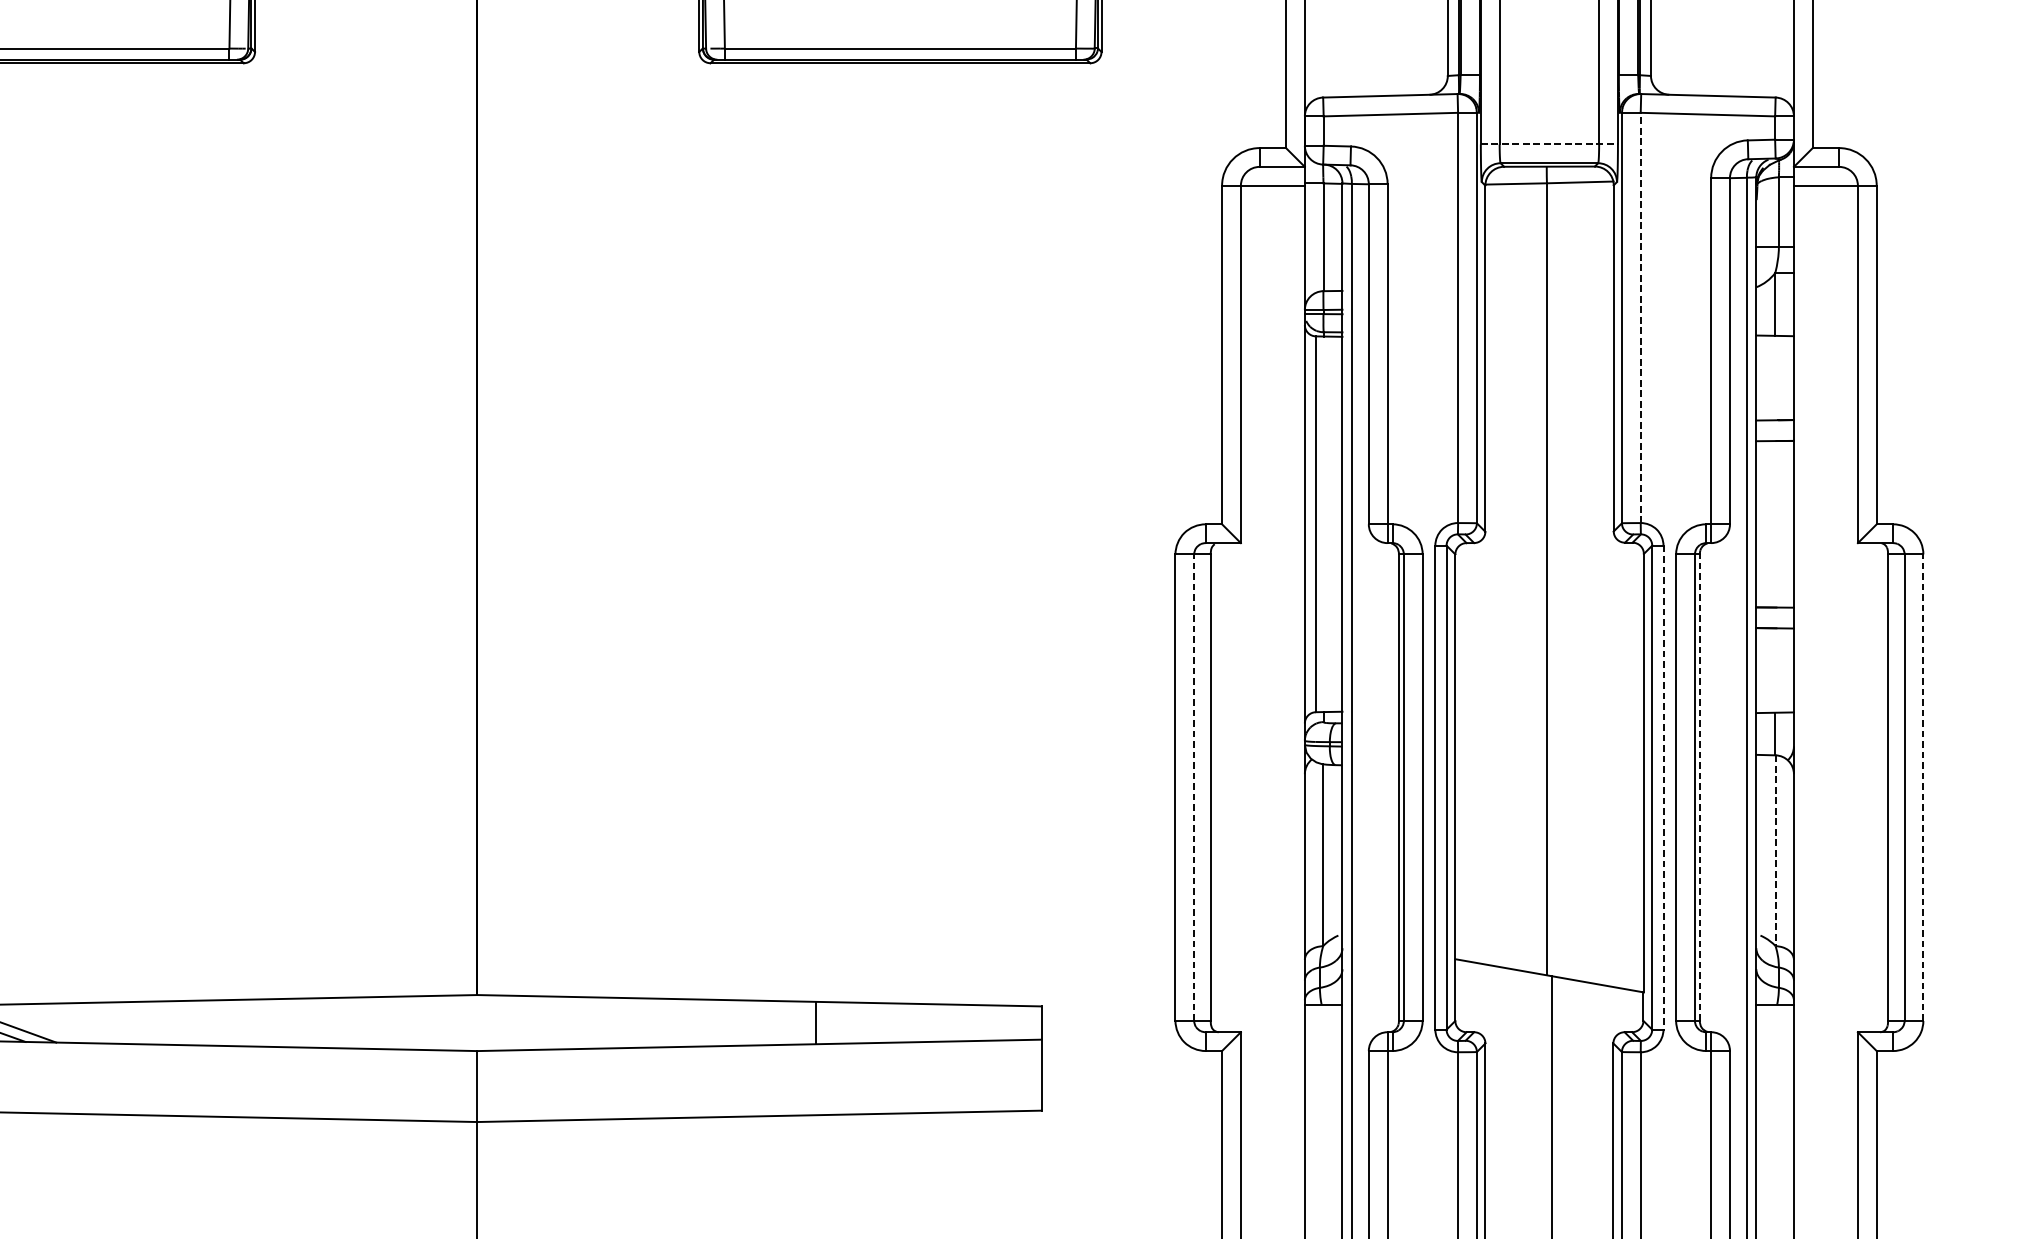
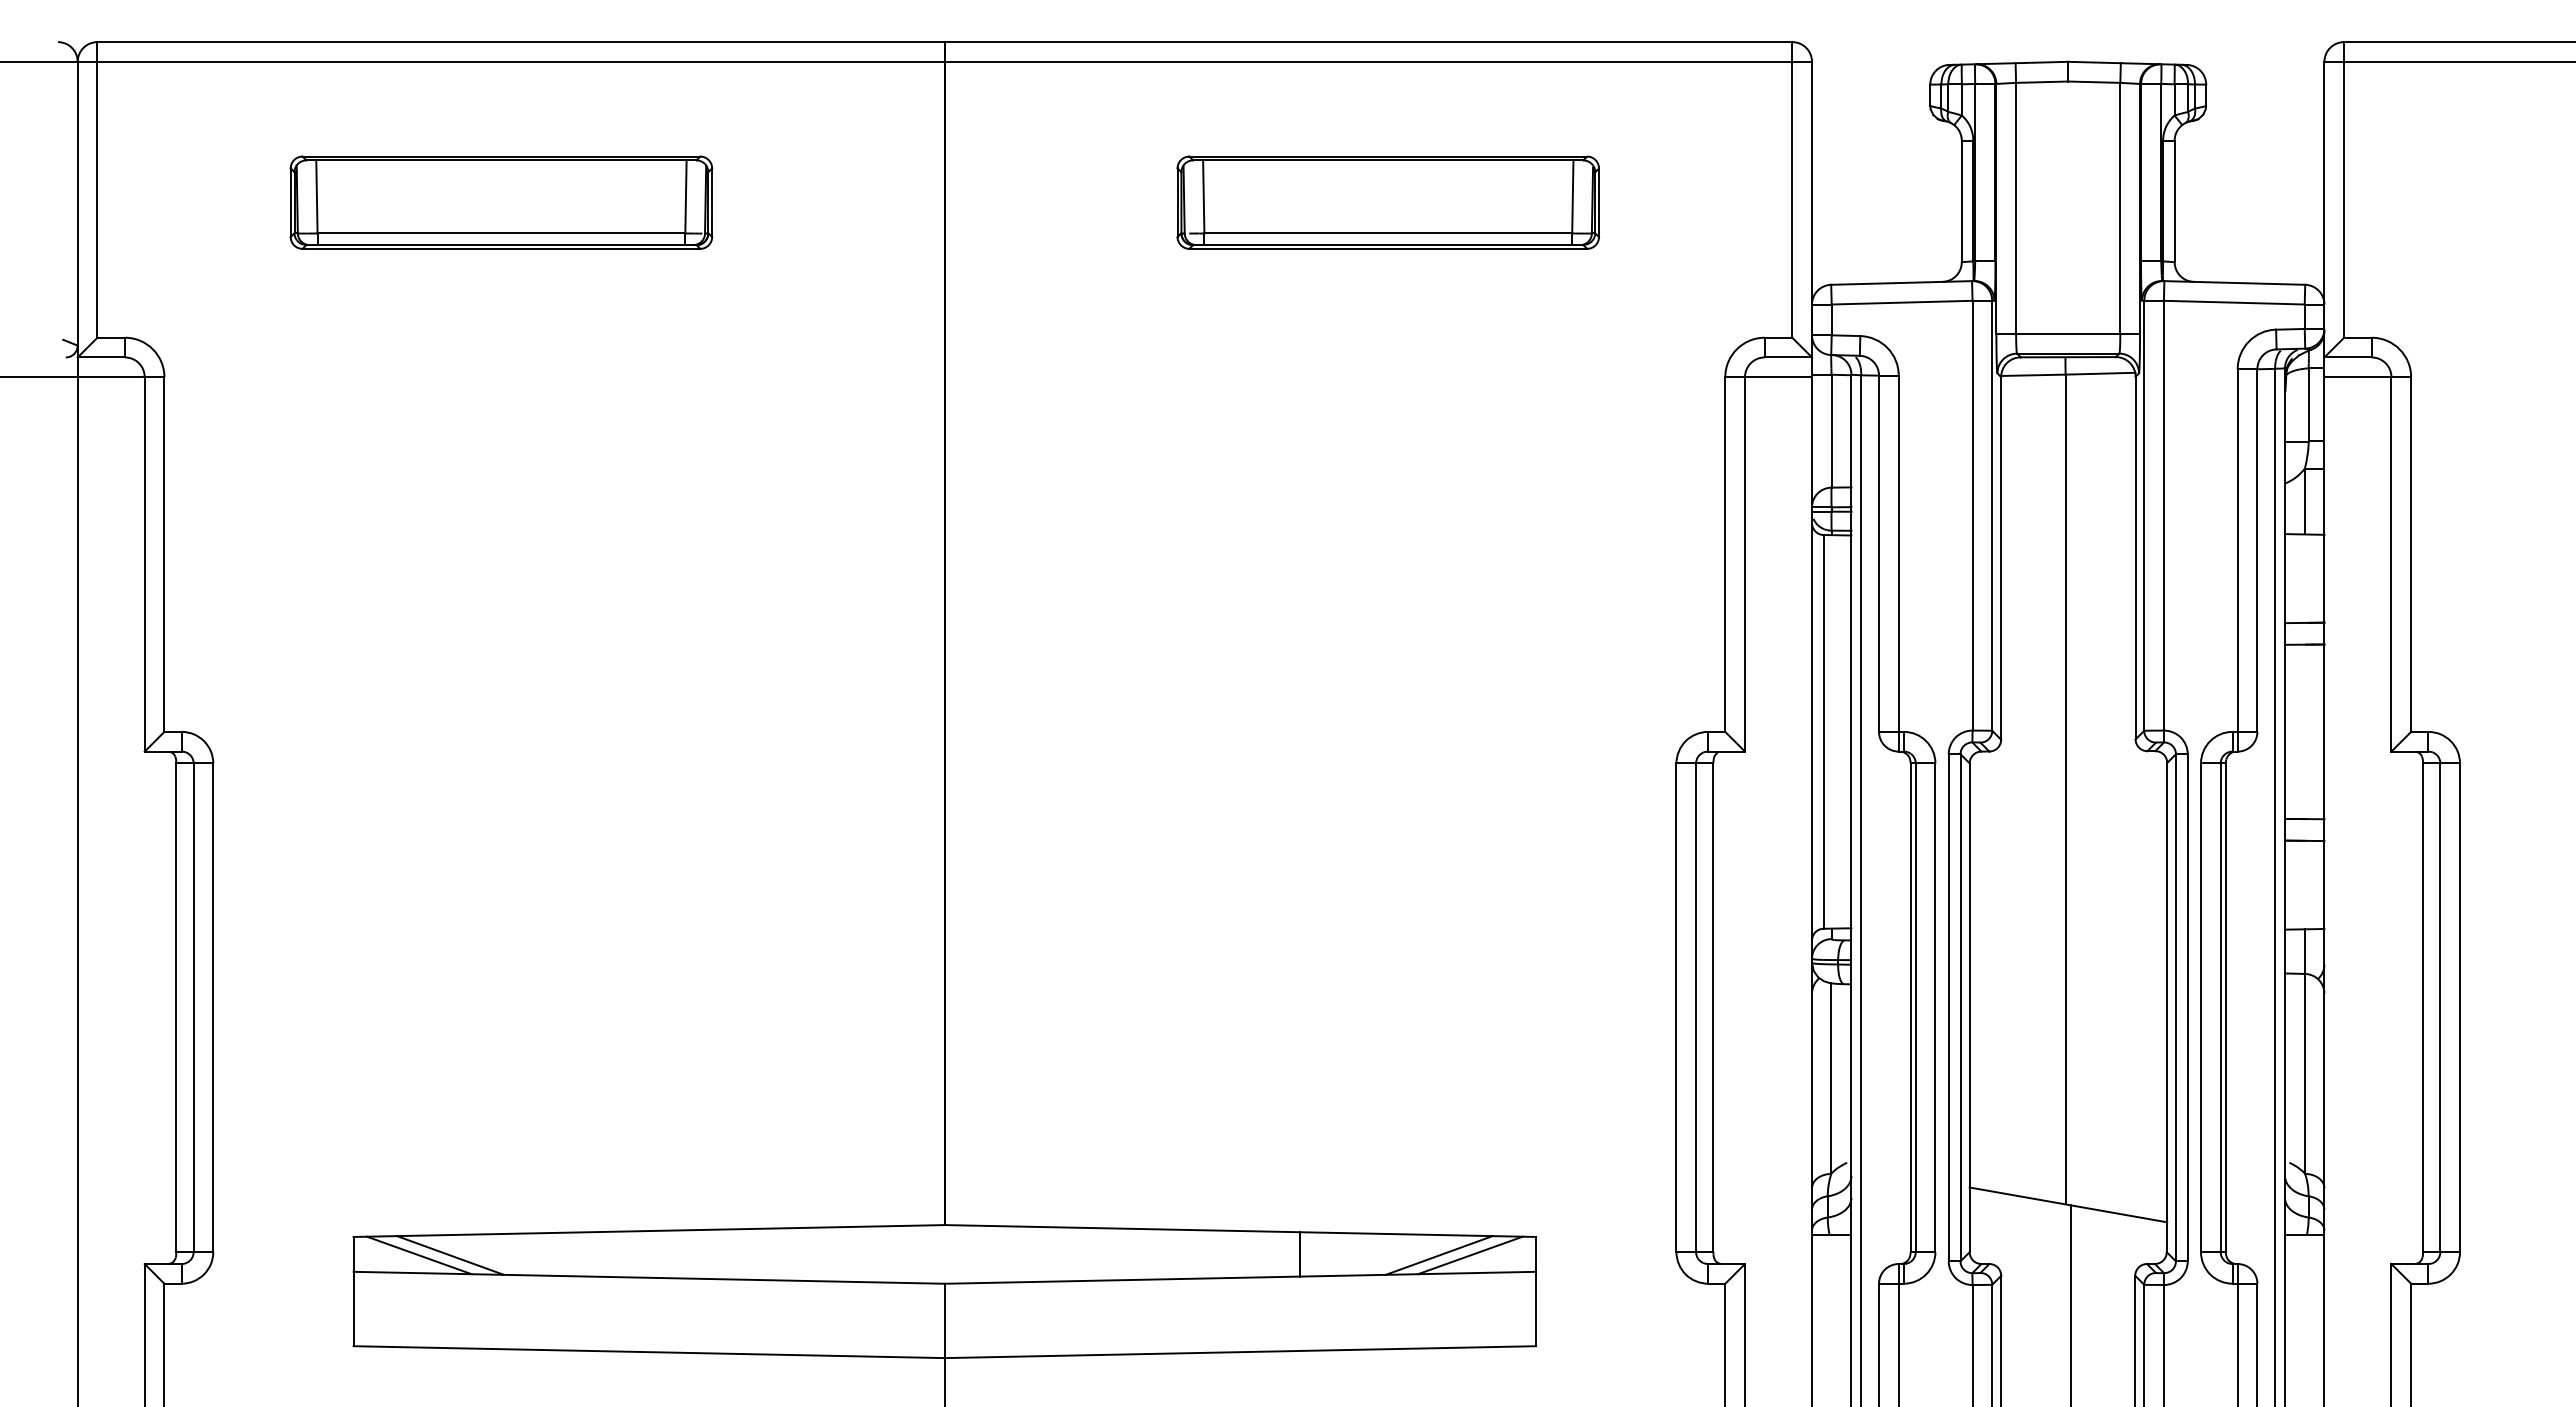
line: (1549, 144) -> (2068, 333), dashed -> solid
line: (1640, 317) -> (2163, 515), dashed -> solid
line: (1194, 787) -> (1696, 1007), dashed -> solid
line: (1663, 787) -> (2187, 1007), dashed -> solid
line: (1699, 787) -> (2225, 1007), dashed -> solid
line: (1923, 787) -> (2460, 1007), dashed -> solid
line: (1775, 850) -> (2305, 1073), dashed -> solid
line: (948, 1024) -> (1438, 1255), added
line: (977, 1024) -> (1469, 1255), added

